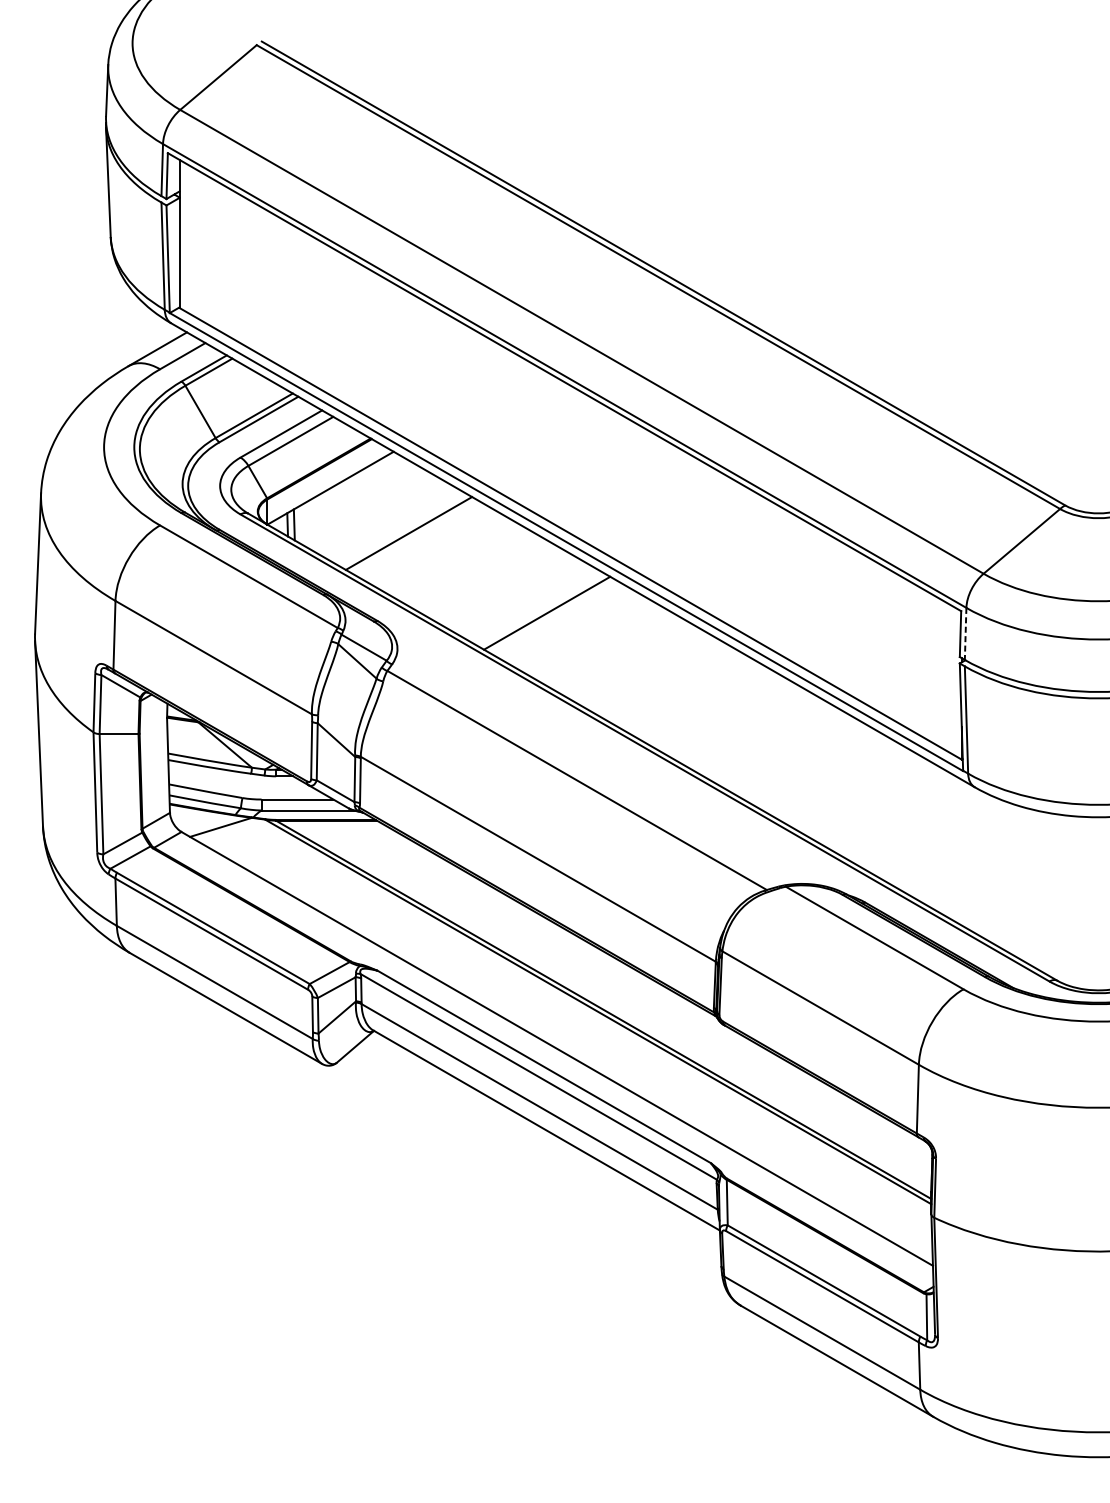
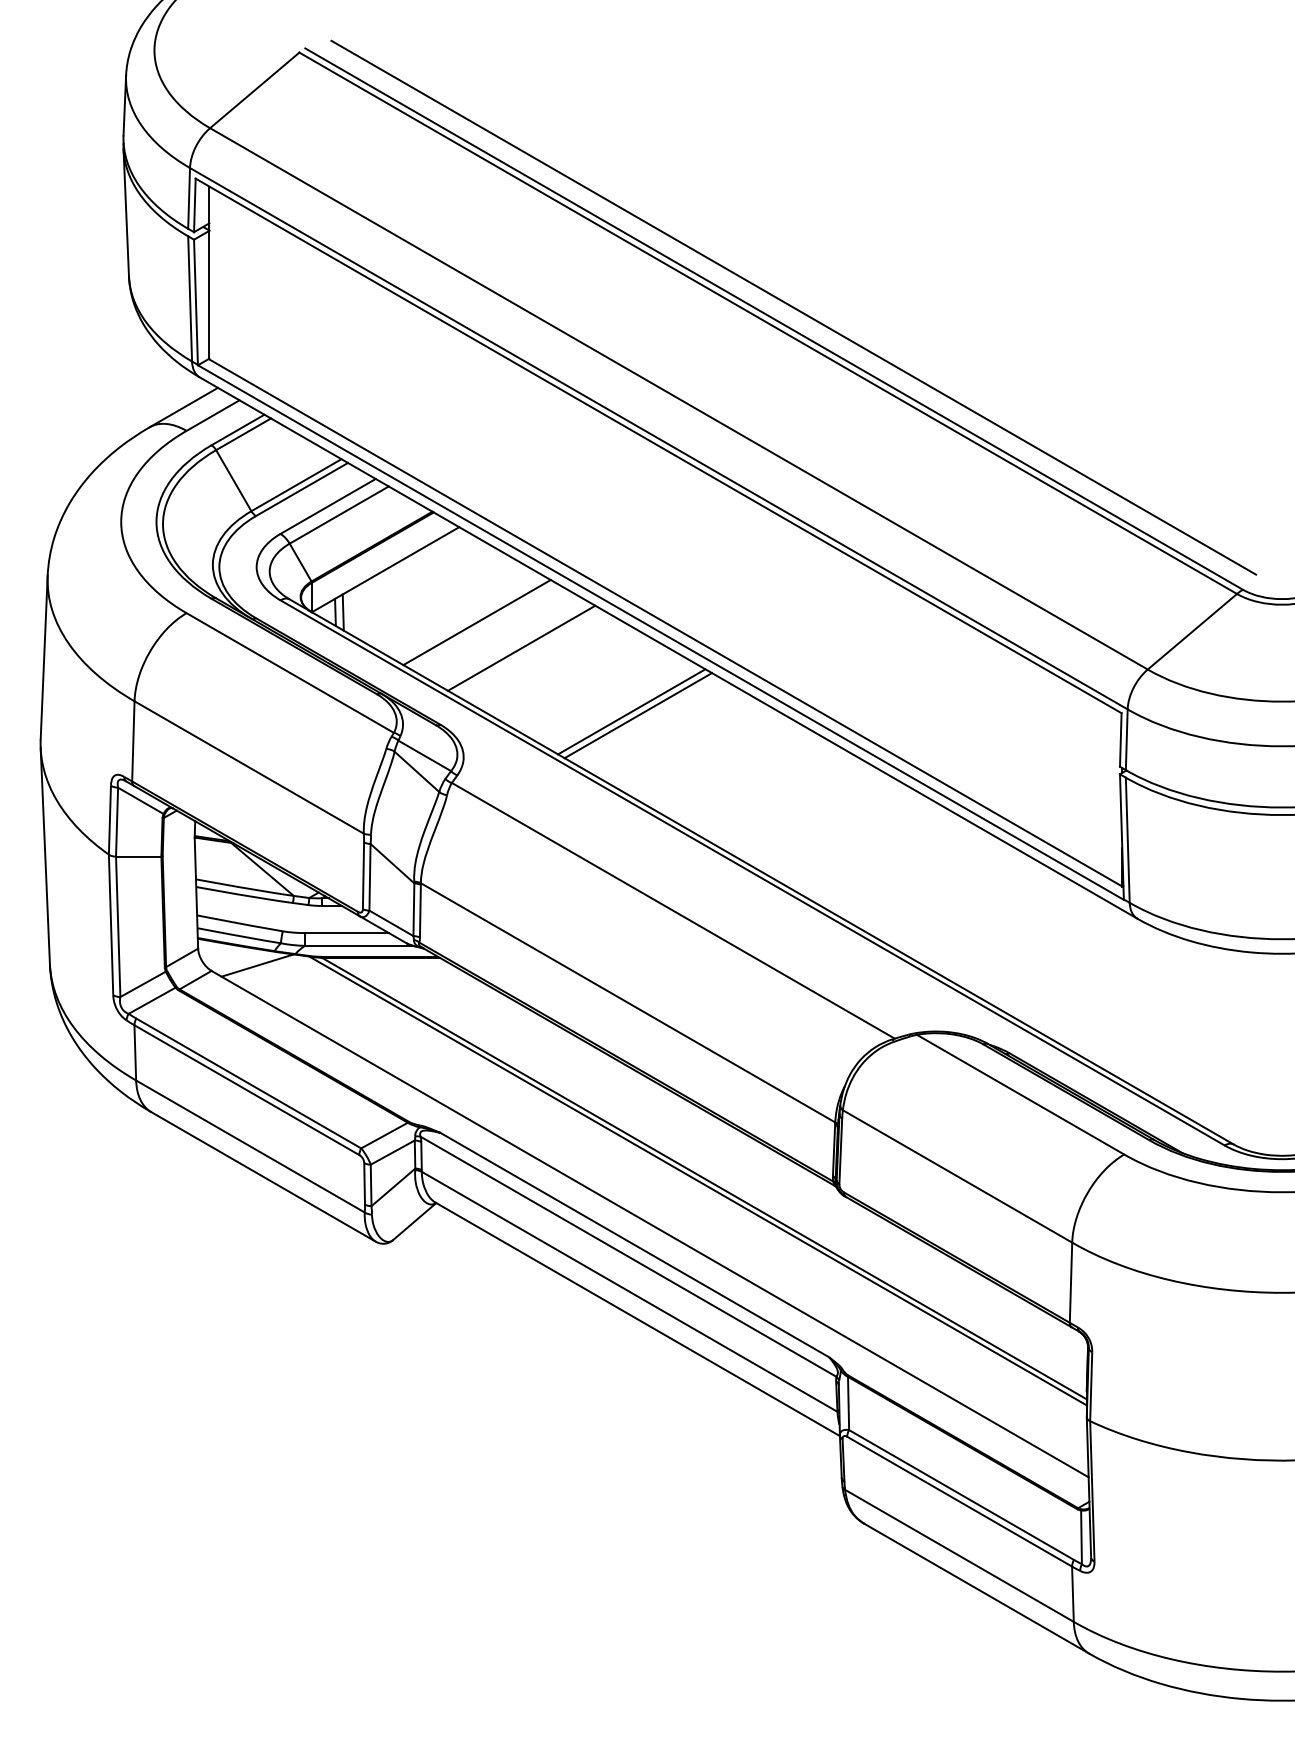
line: (680, 263) -> (793, 307), added
line: (447, 554) -> (521, 647), added
line: (541, 609) -> (631, 711), added
line: (965, 634) -> (1126, 740), dashed -> solid

